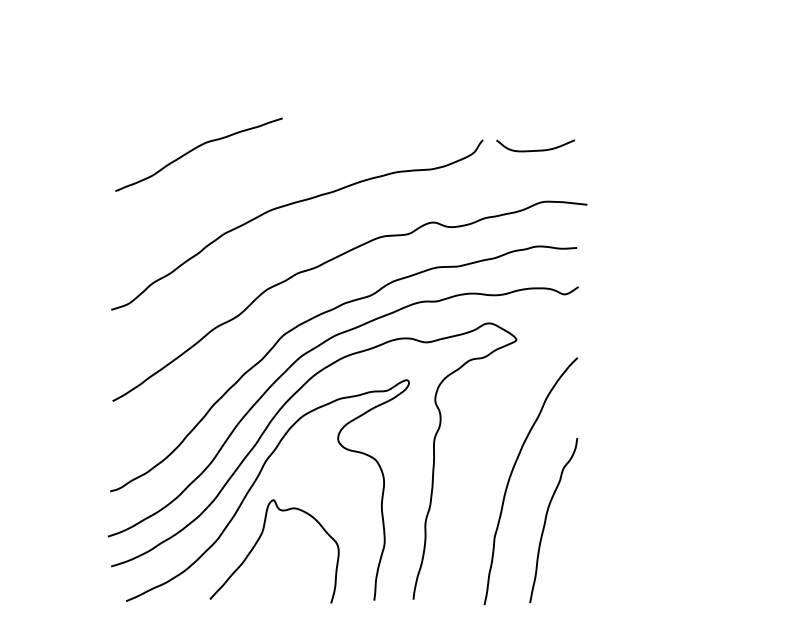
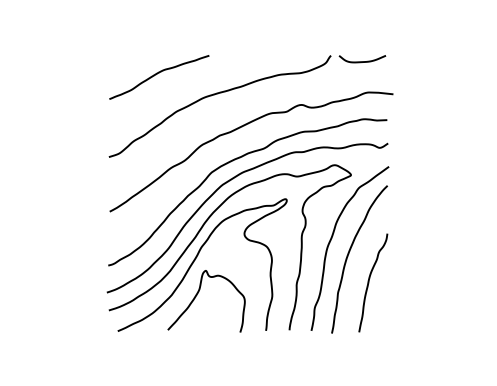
curve: (195, 149) -> (157, 74), moved
curve: (482, 454) -> (330, 243), added

